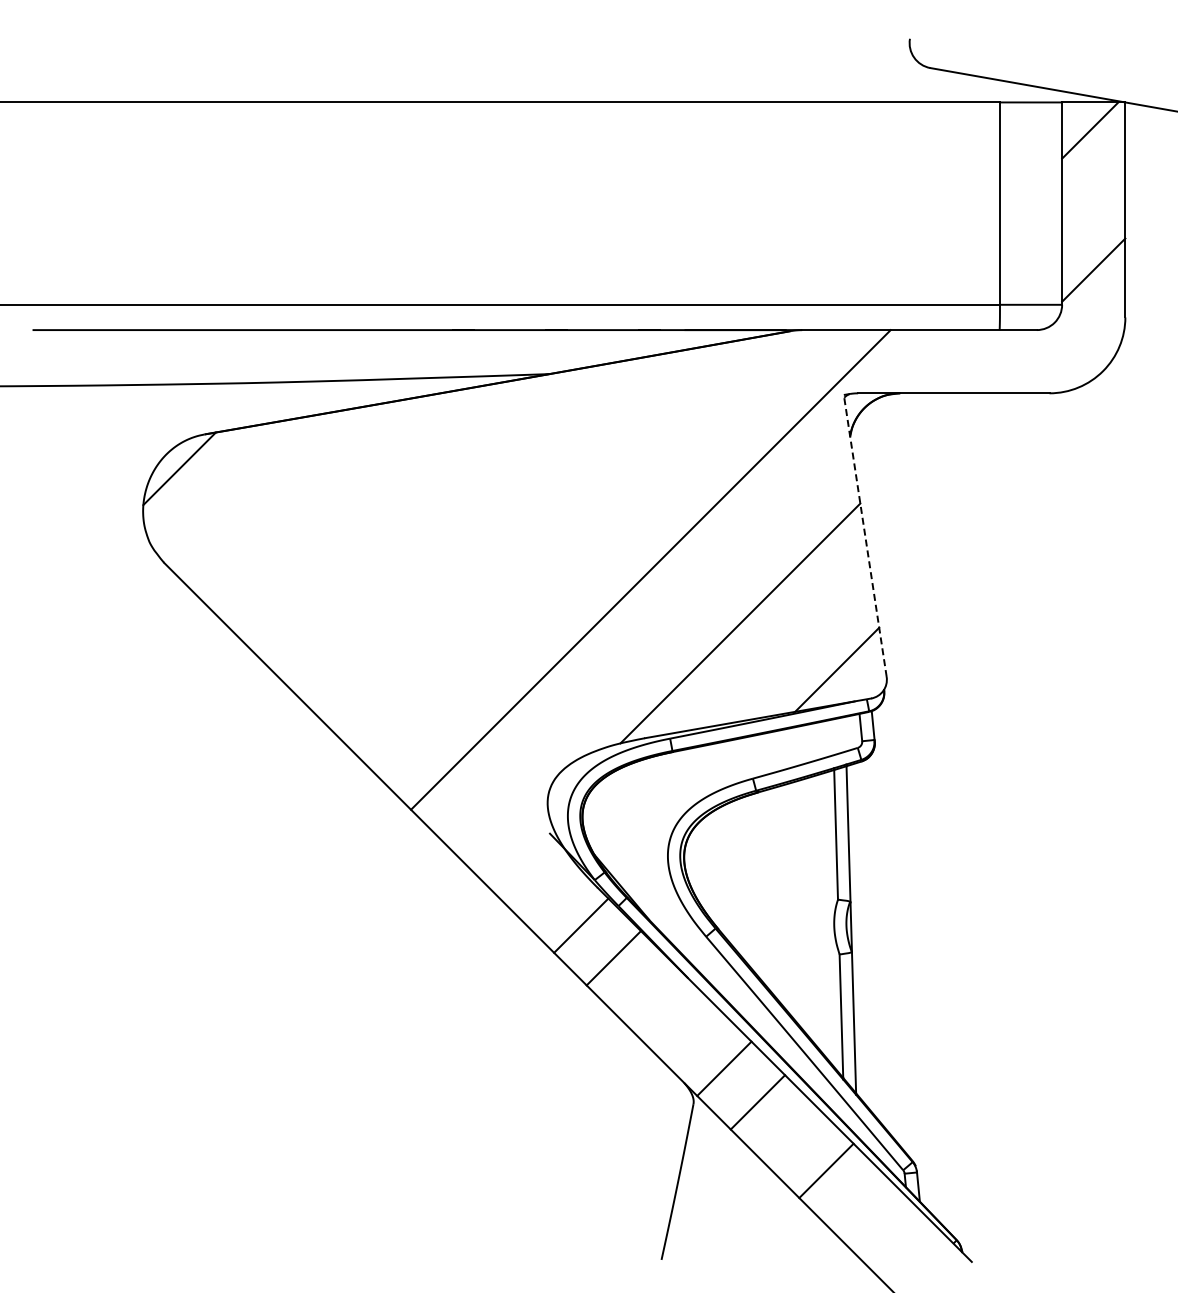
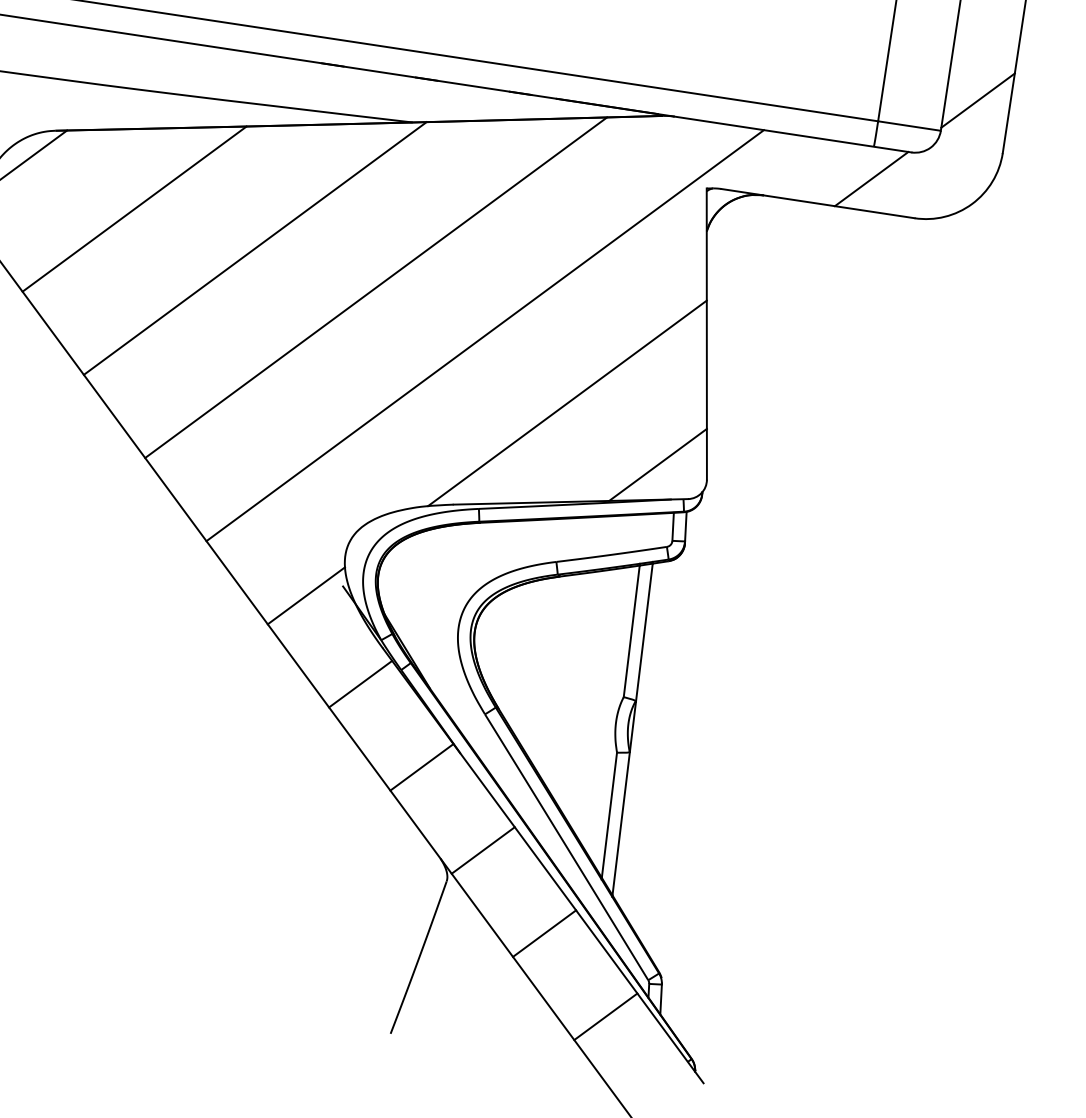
line: (1001, 361) -> (870, 178), added
line: (292, 498) -> (134, 208), added
line: (414, 518) -> (254, 247), added
line: (865, 535) -> (707, 333), dashed -> solid
line: (537, 539) -> (375, 287), added
line: (515, 847) -> (306, 595), added
line: (613, 958) -> (421, 767), moved
line: (757, 1102) -> (544, 933), moved
line: (826, 1170) -> (605, 1016), moved

